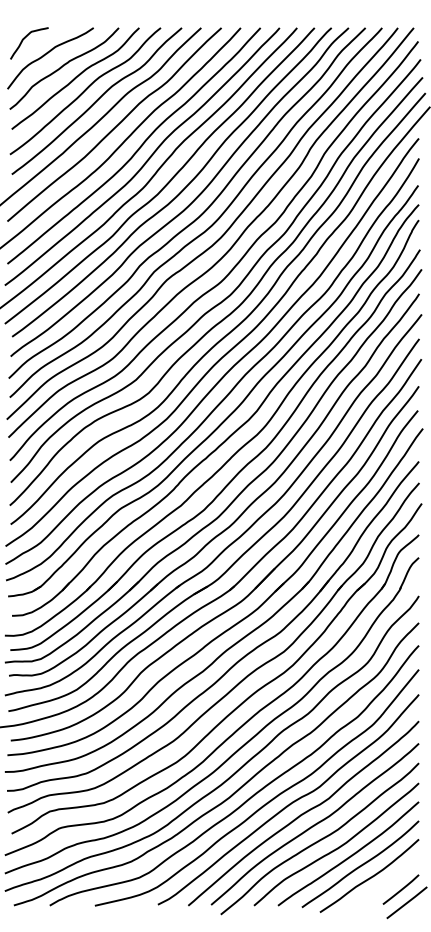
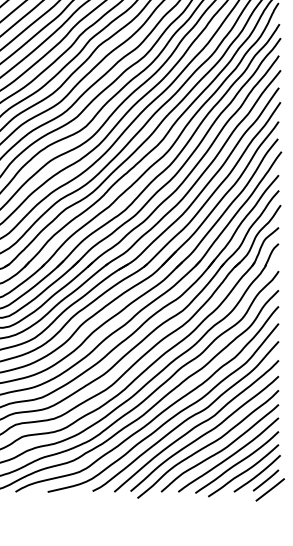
curve: (388, 881) -> (257, 474), added

